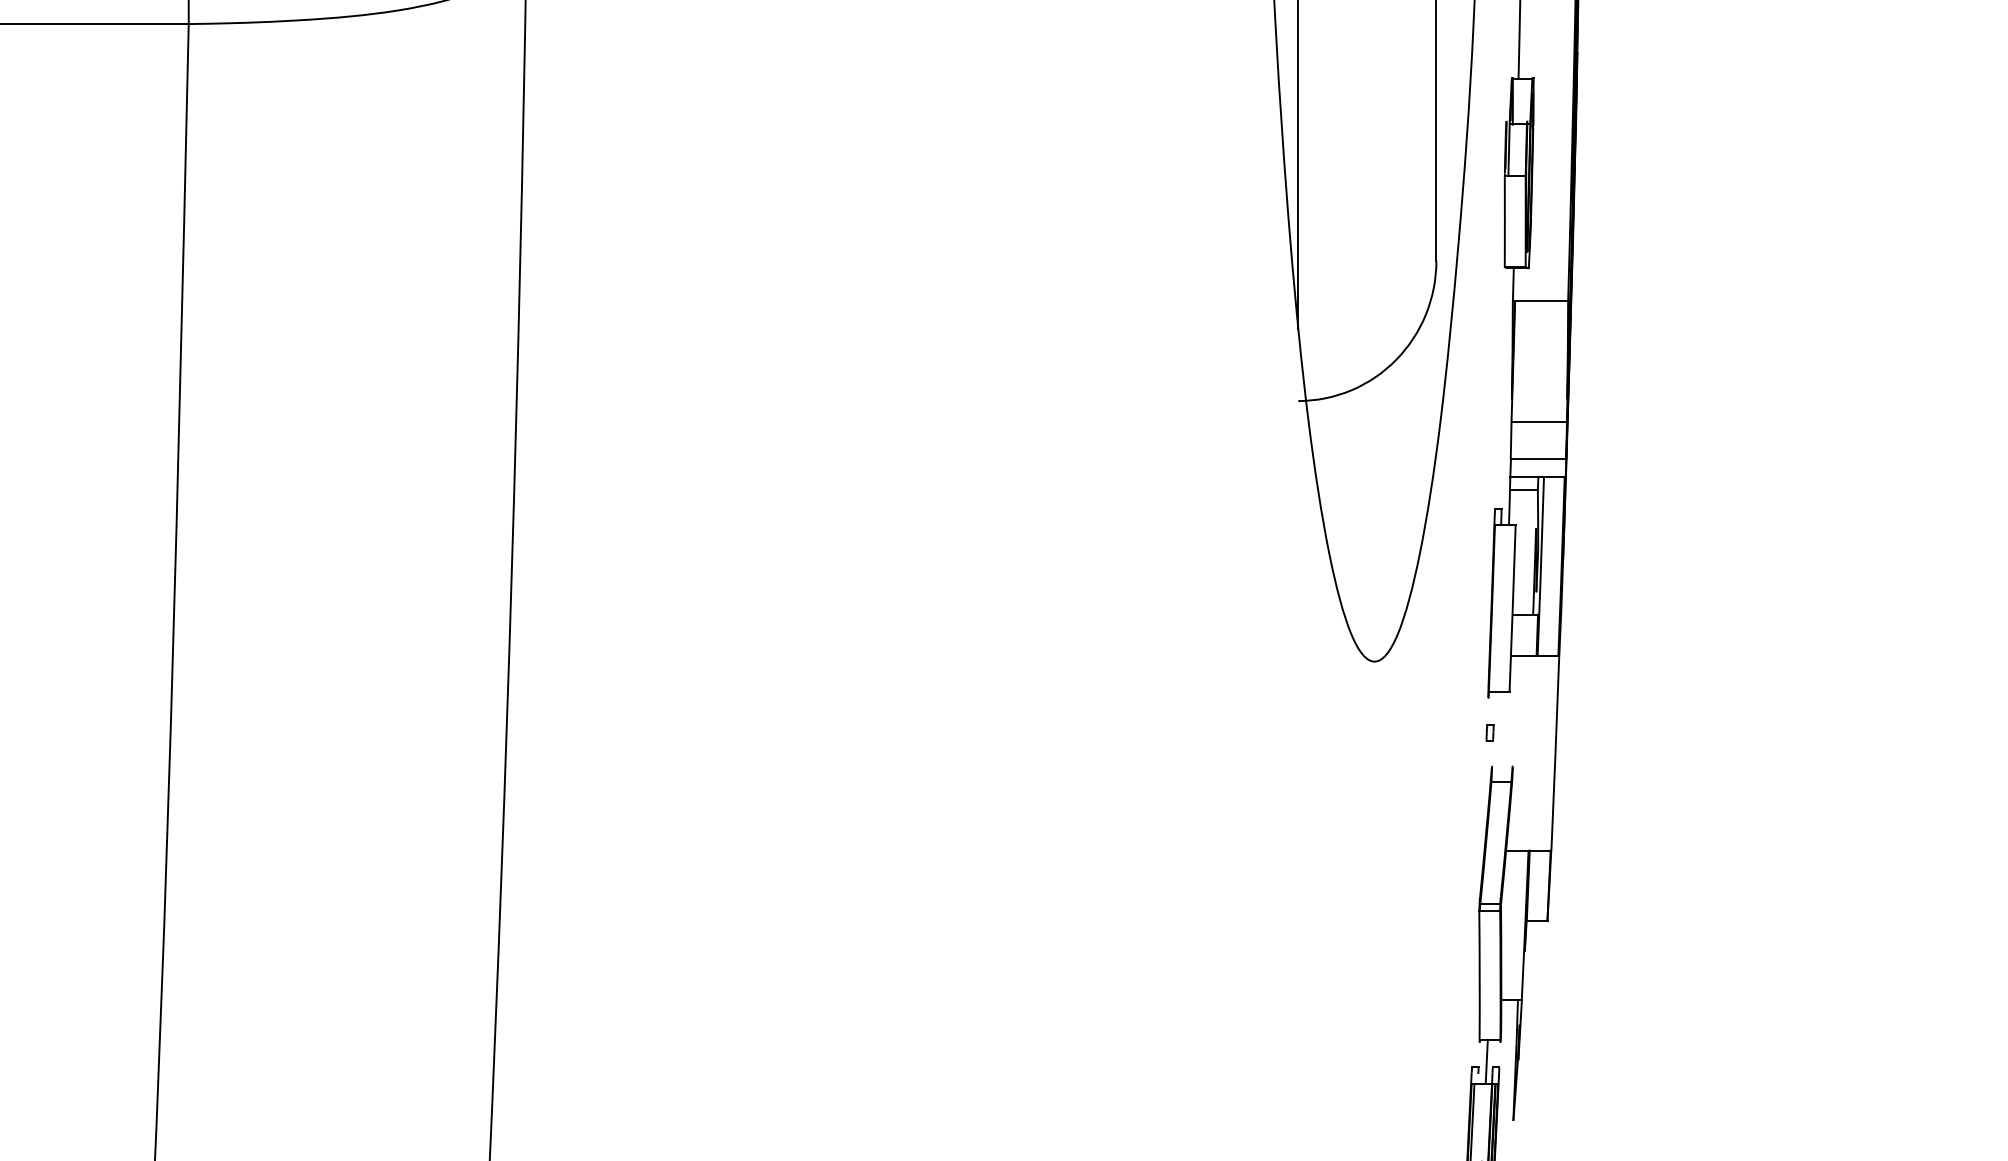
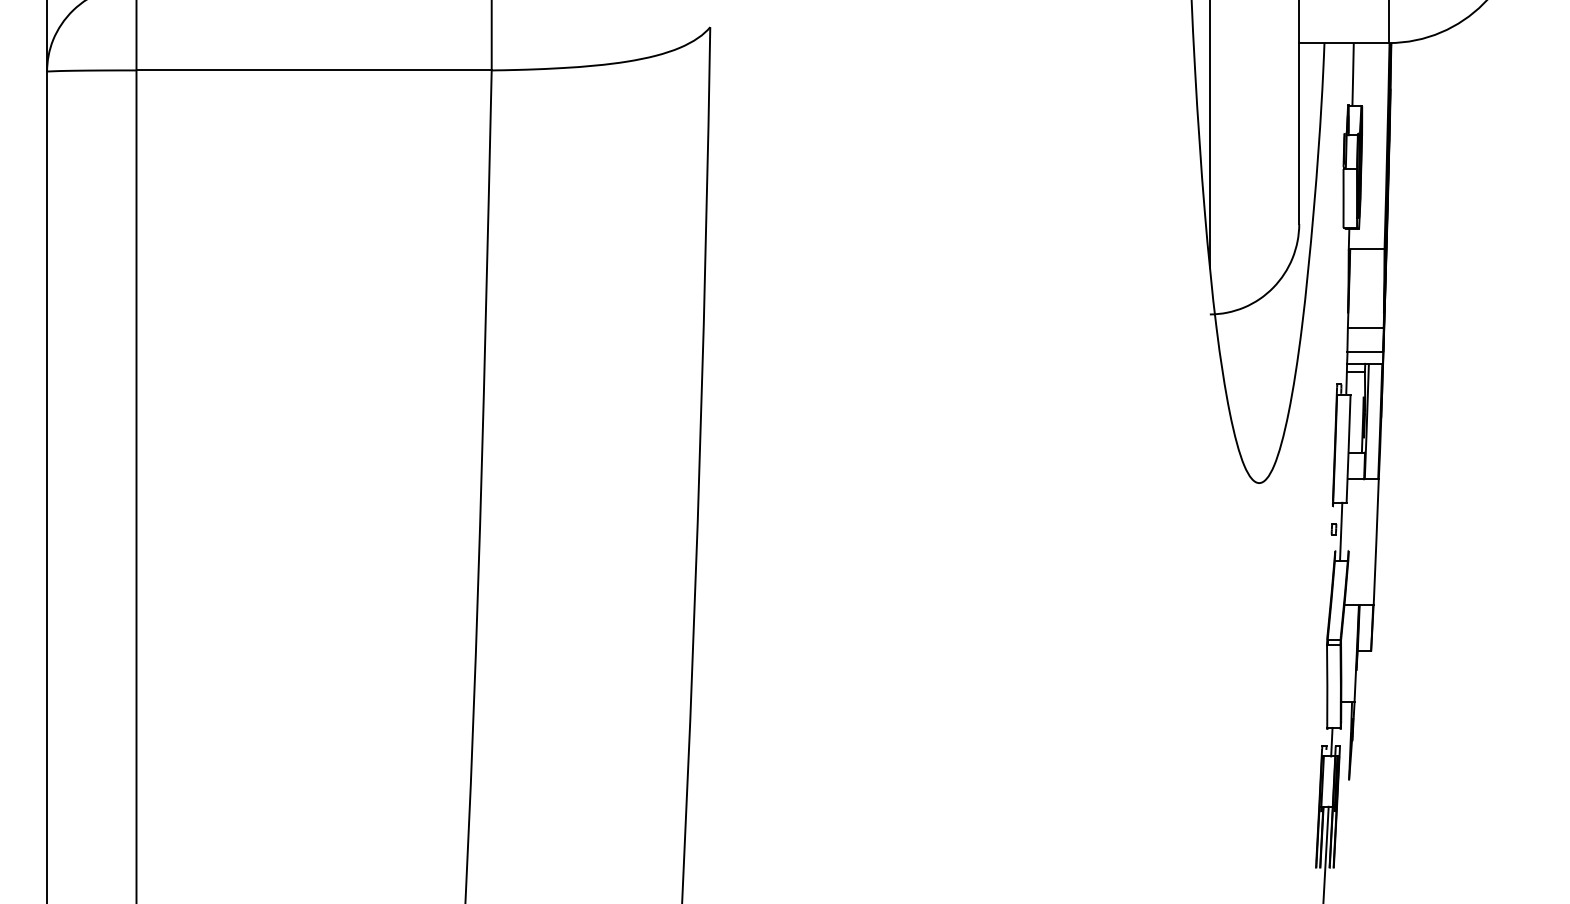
line: (1501, 736) -> (1341, 531), added

